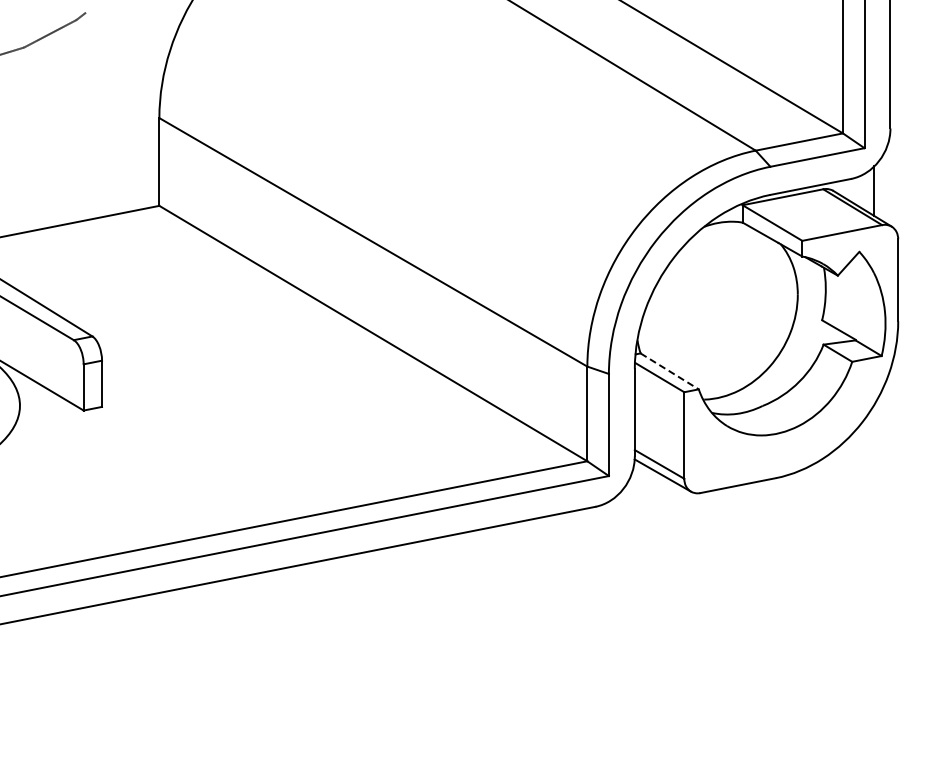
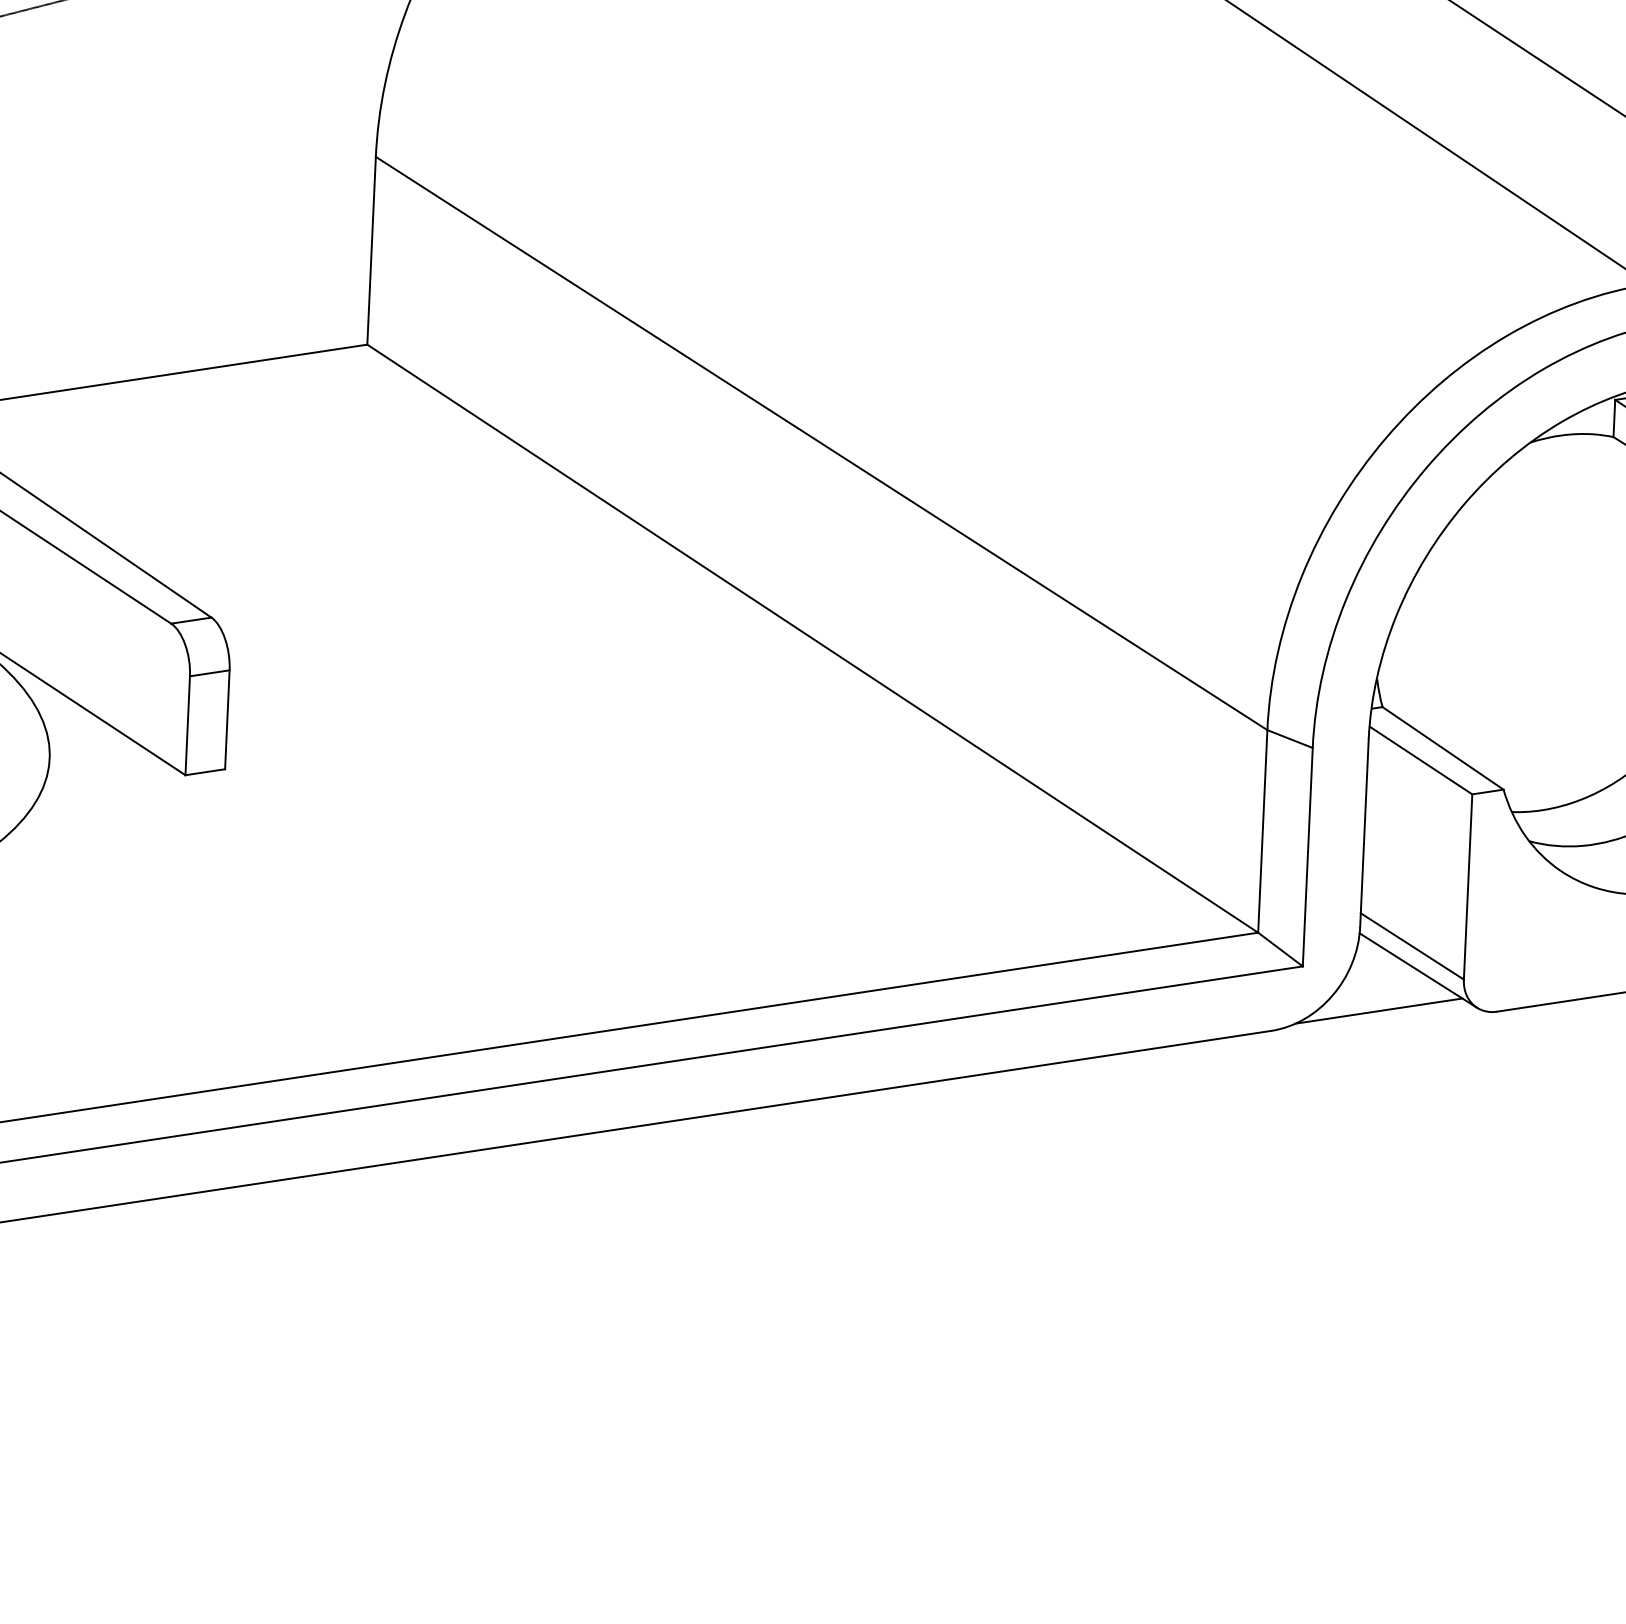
line: (670, 371) -> (1444, 748), dashed -> solid
line: (645, 494) -> (1379, 1009), added

